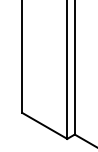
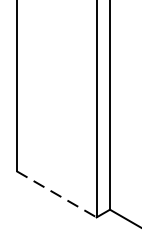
line: (44, 125) -> (56, 193), solid -> dashed

